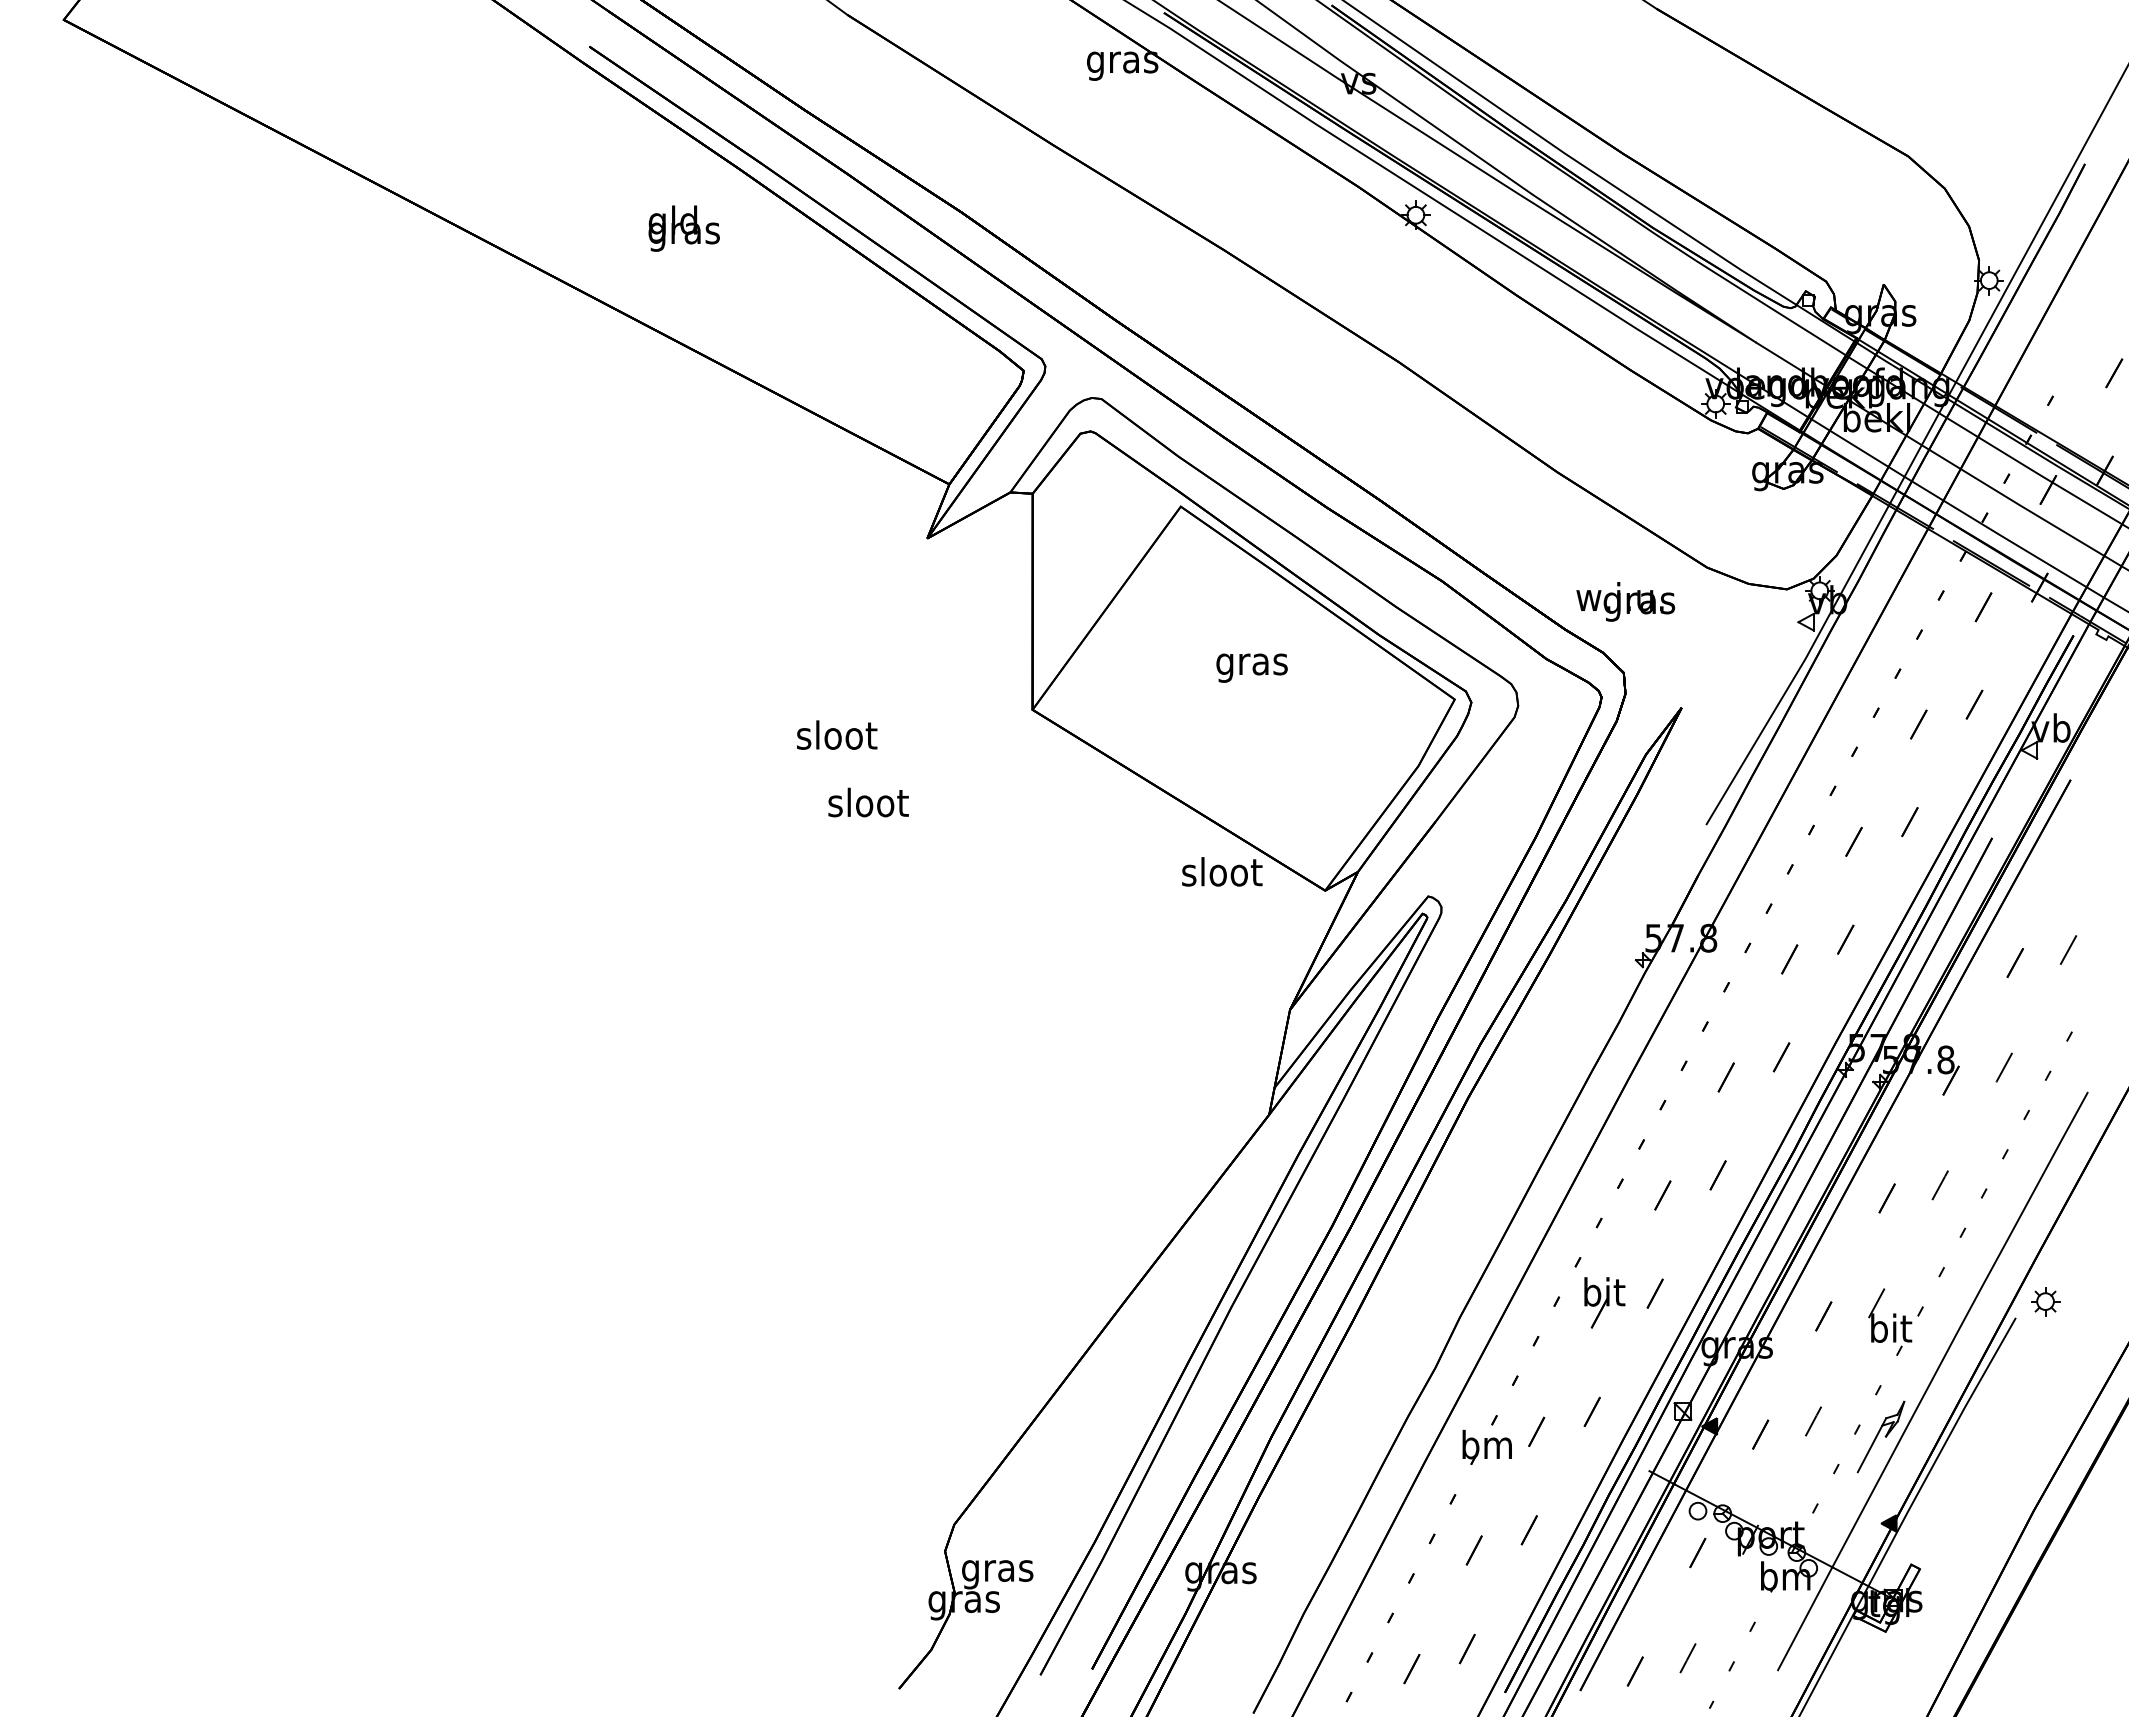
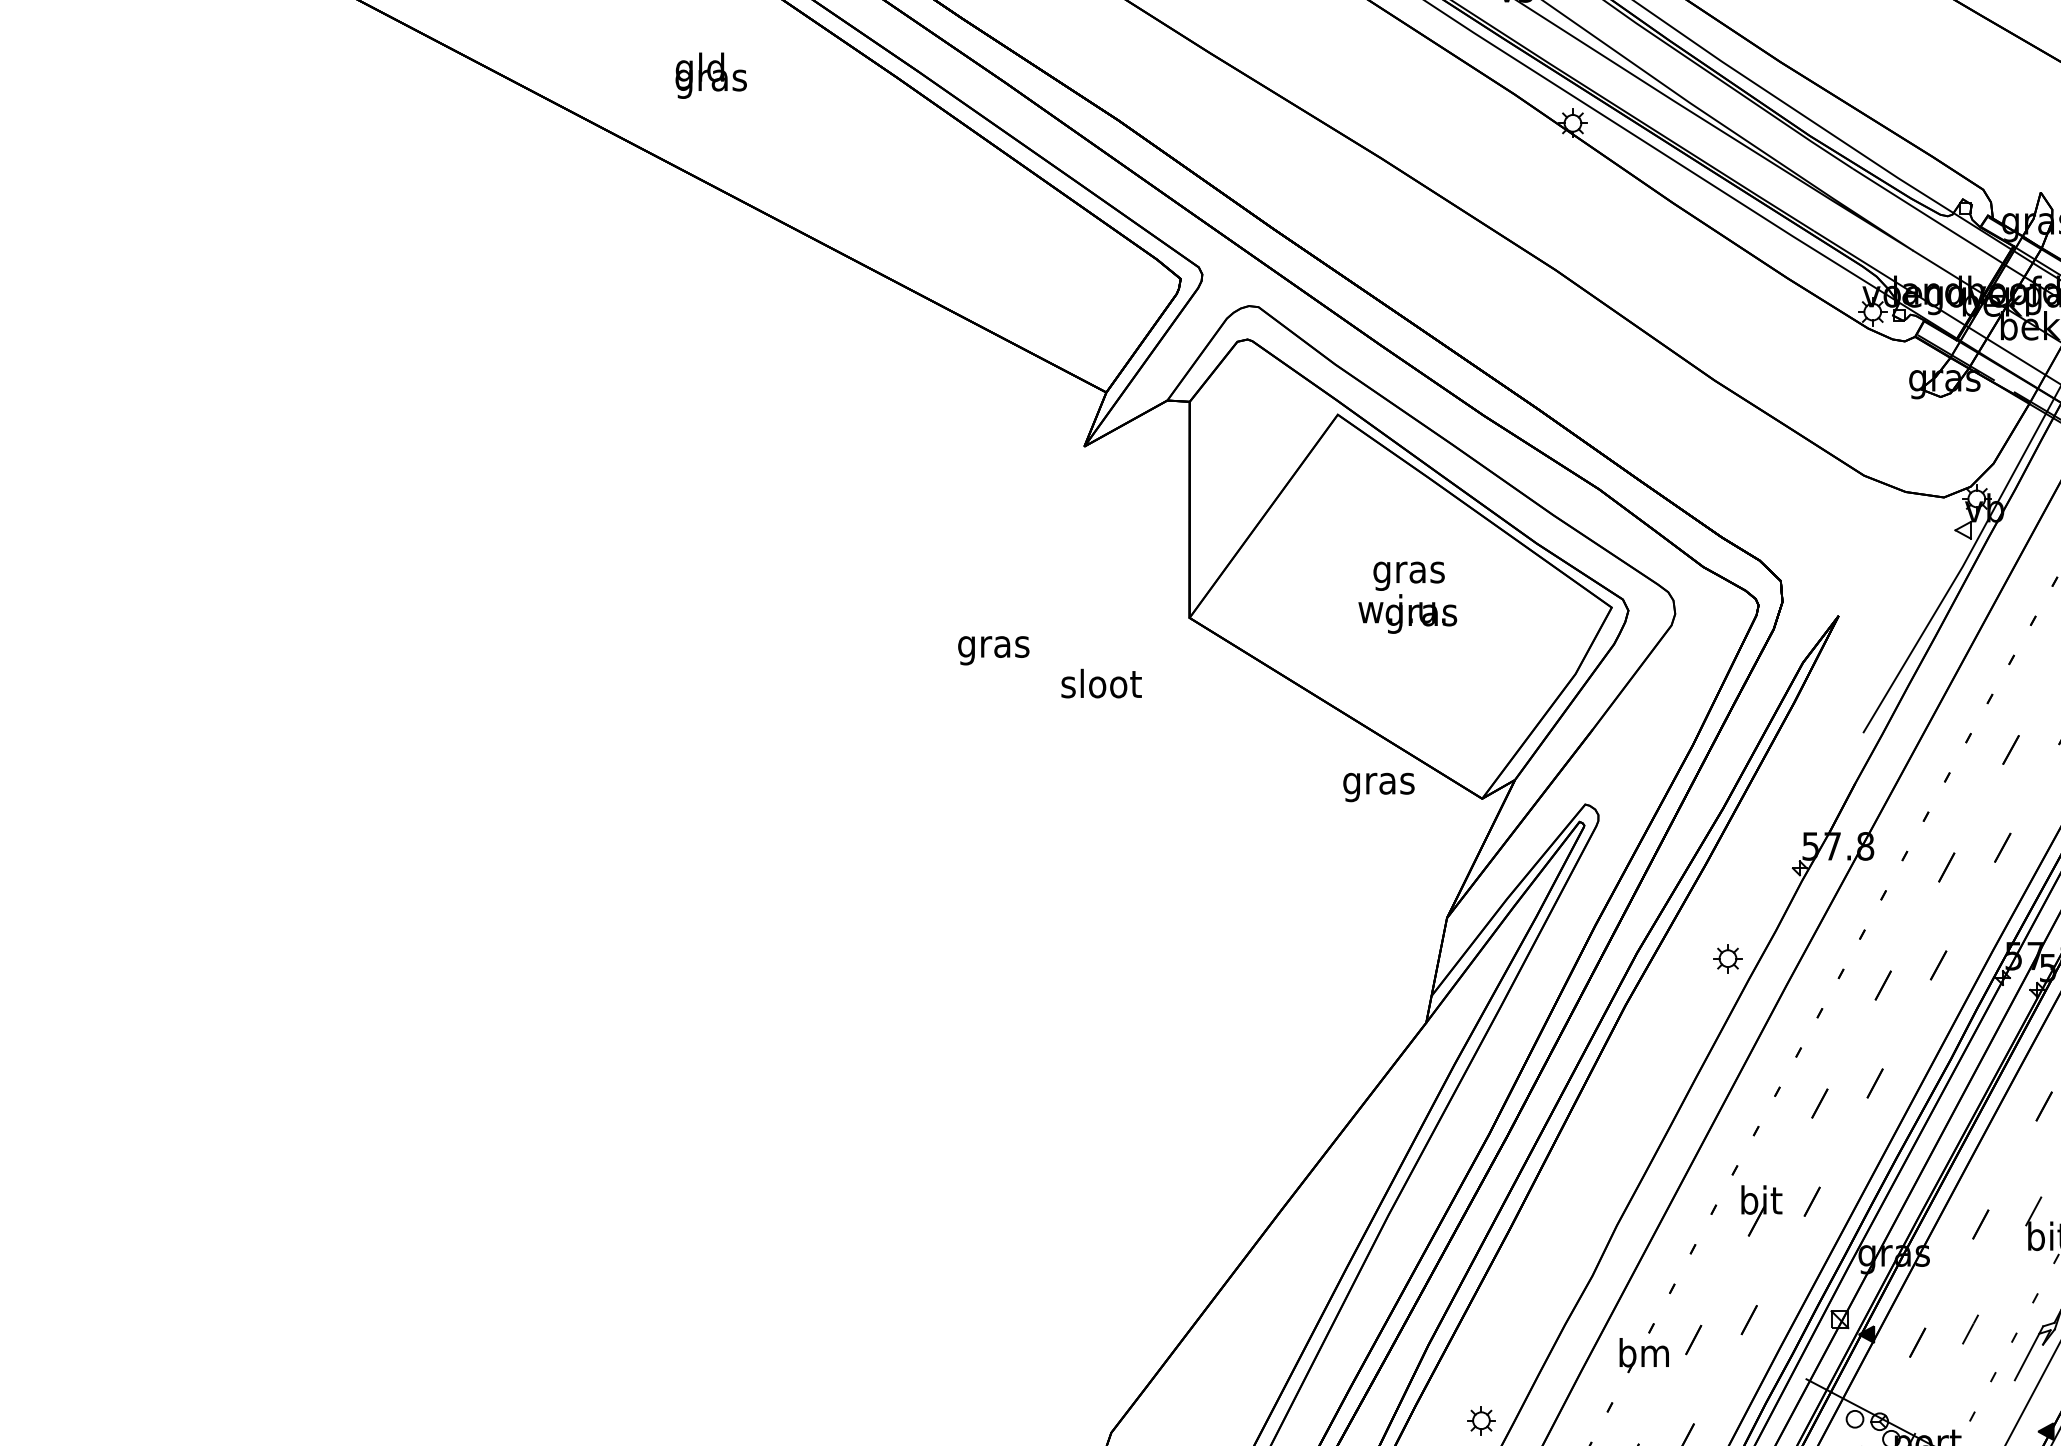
text: (683, 228) -> (710, 75), moved
text: (1625, 601) -> (1407, 613), moved
text: (837, 738) -> (994, 646), sloot -> gras
text: (868, 802) -> (1101, 683), moved
text: (1222, 875) -> (1379, 783), sloot -> gras
part: (1570, 1050) -> (1727, 958), added
part: (1324, 1512) -> (1481, 1420), added

